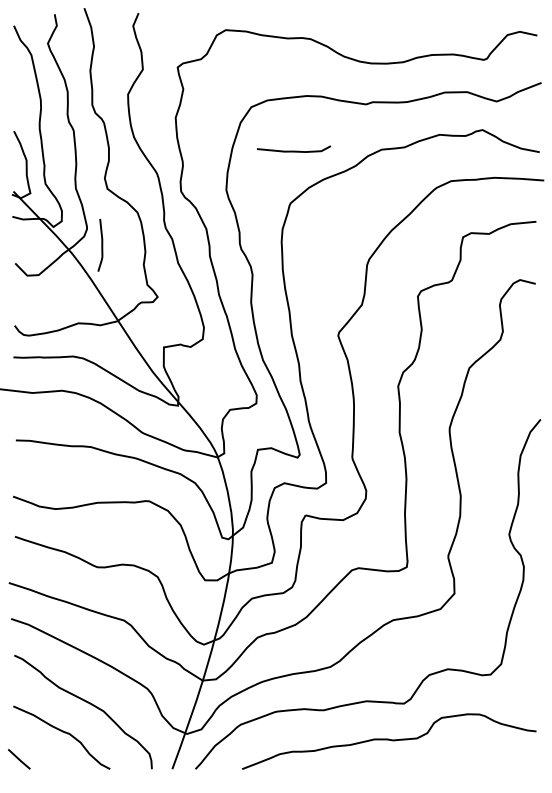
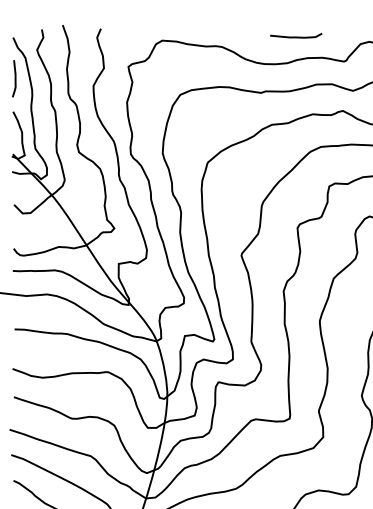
curve: (294, 150) -> (296, 36), moved
curve: (101, 245) -> (15, 78), moved

